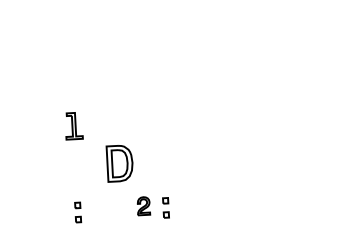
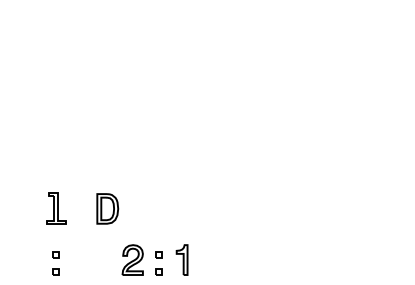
part: (74, 126) -> (56, 208), moved
part: (119, 163) -> (107, 208), size x0.71
part: (185, 203) -> (181, 259), added
part: (143, 205) -> (132, 259), size x1.43

